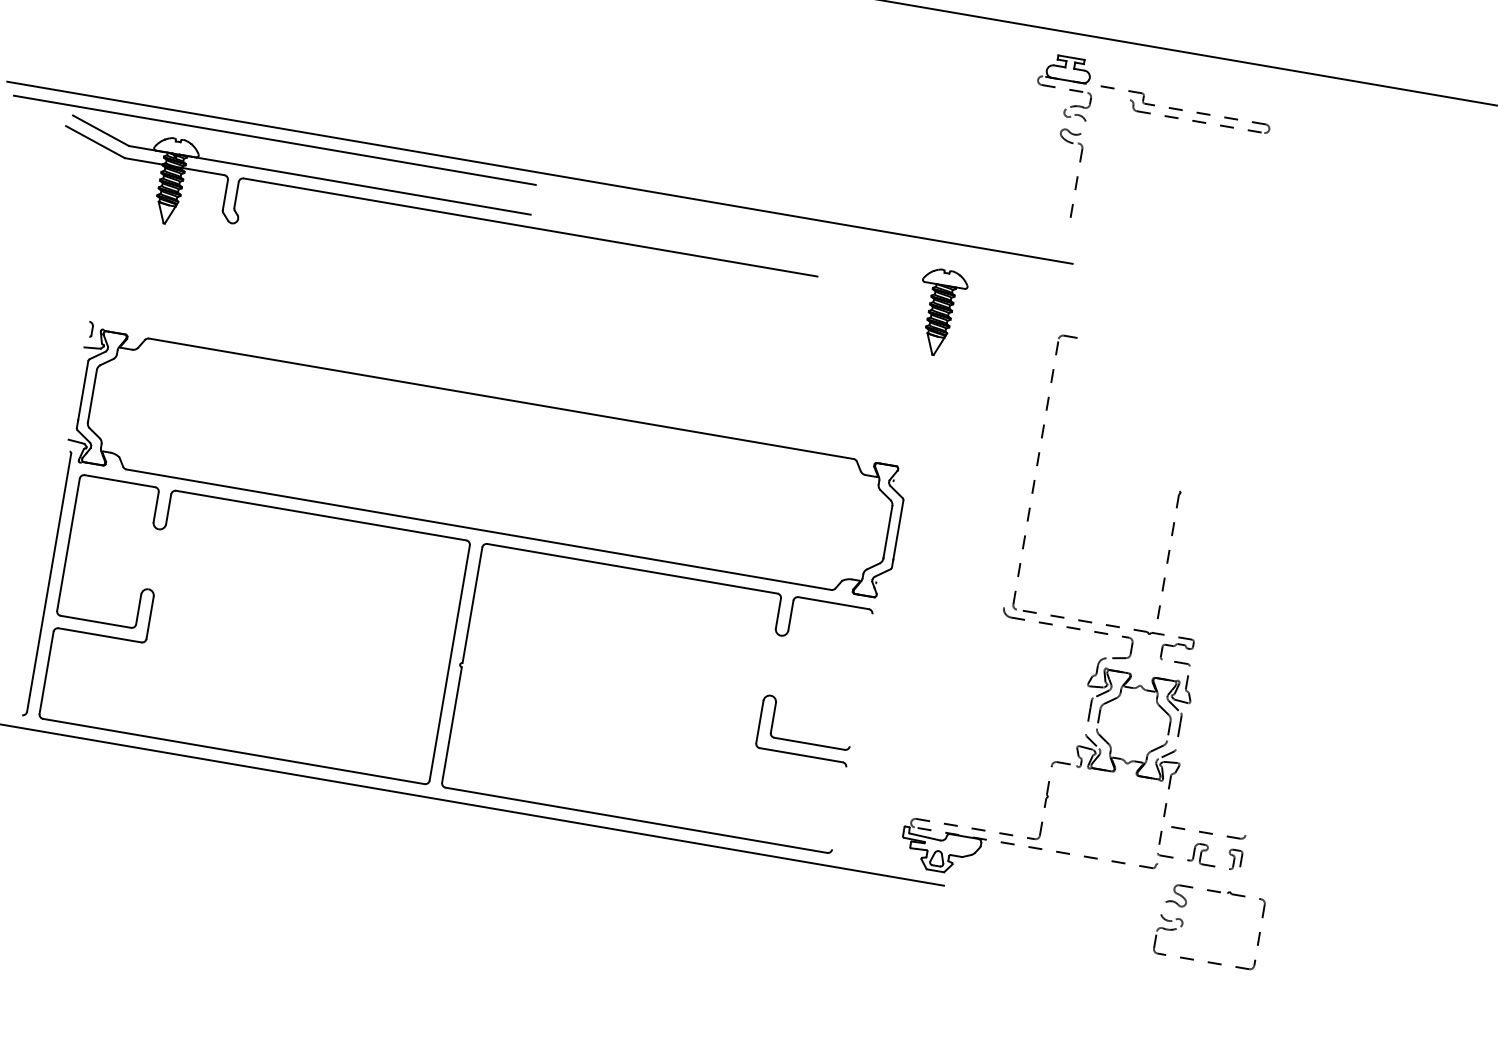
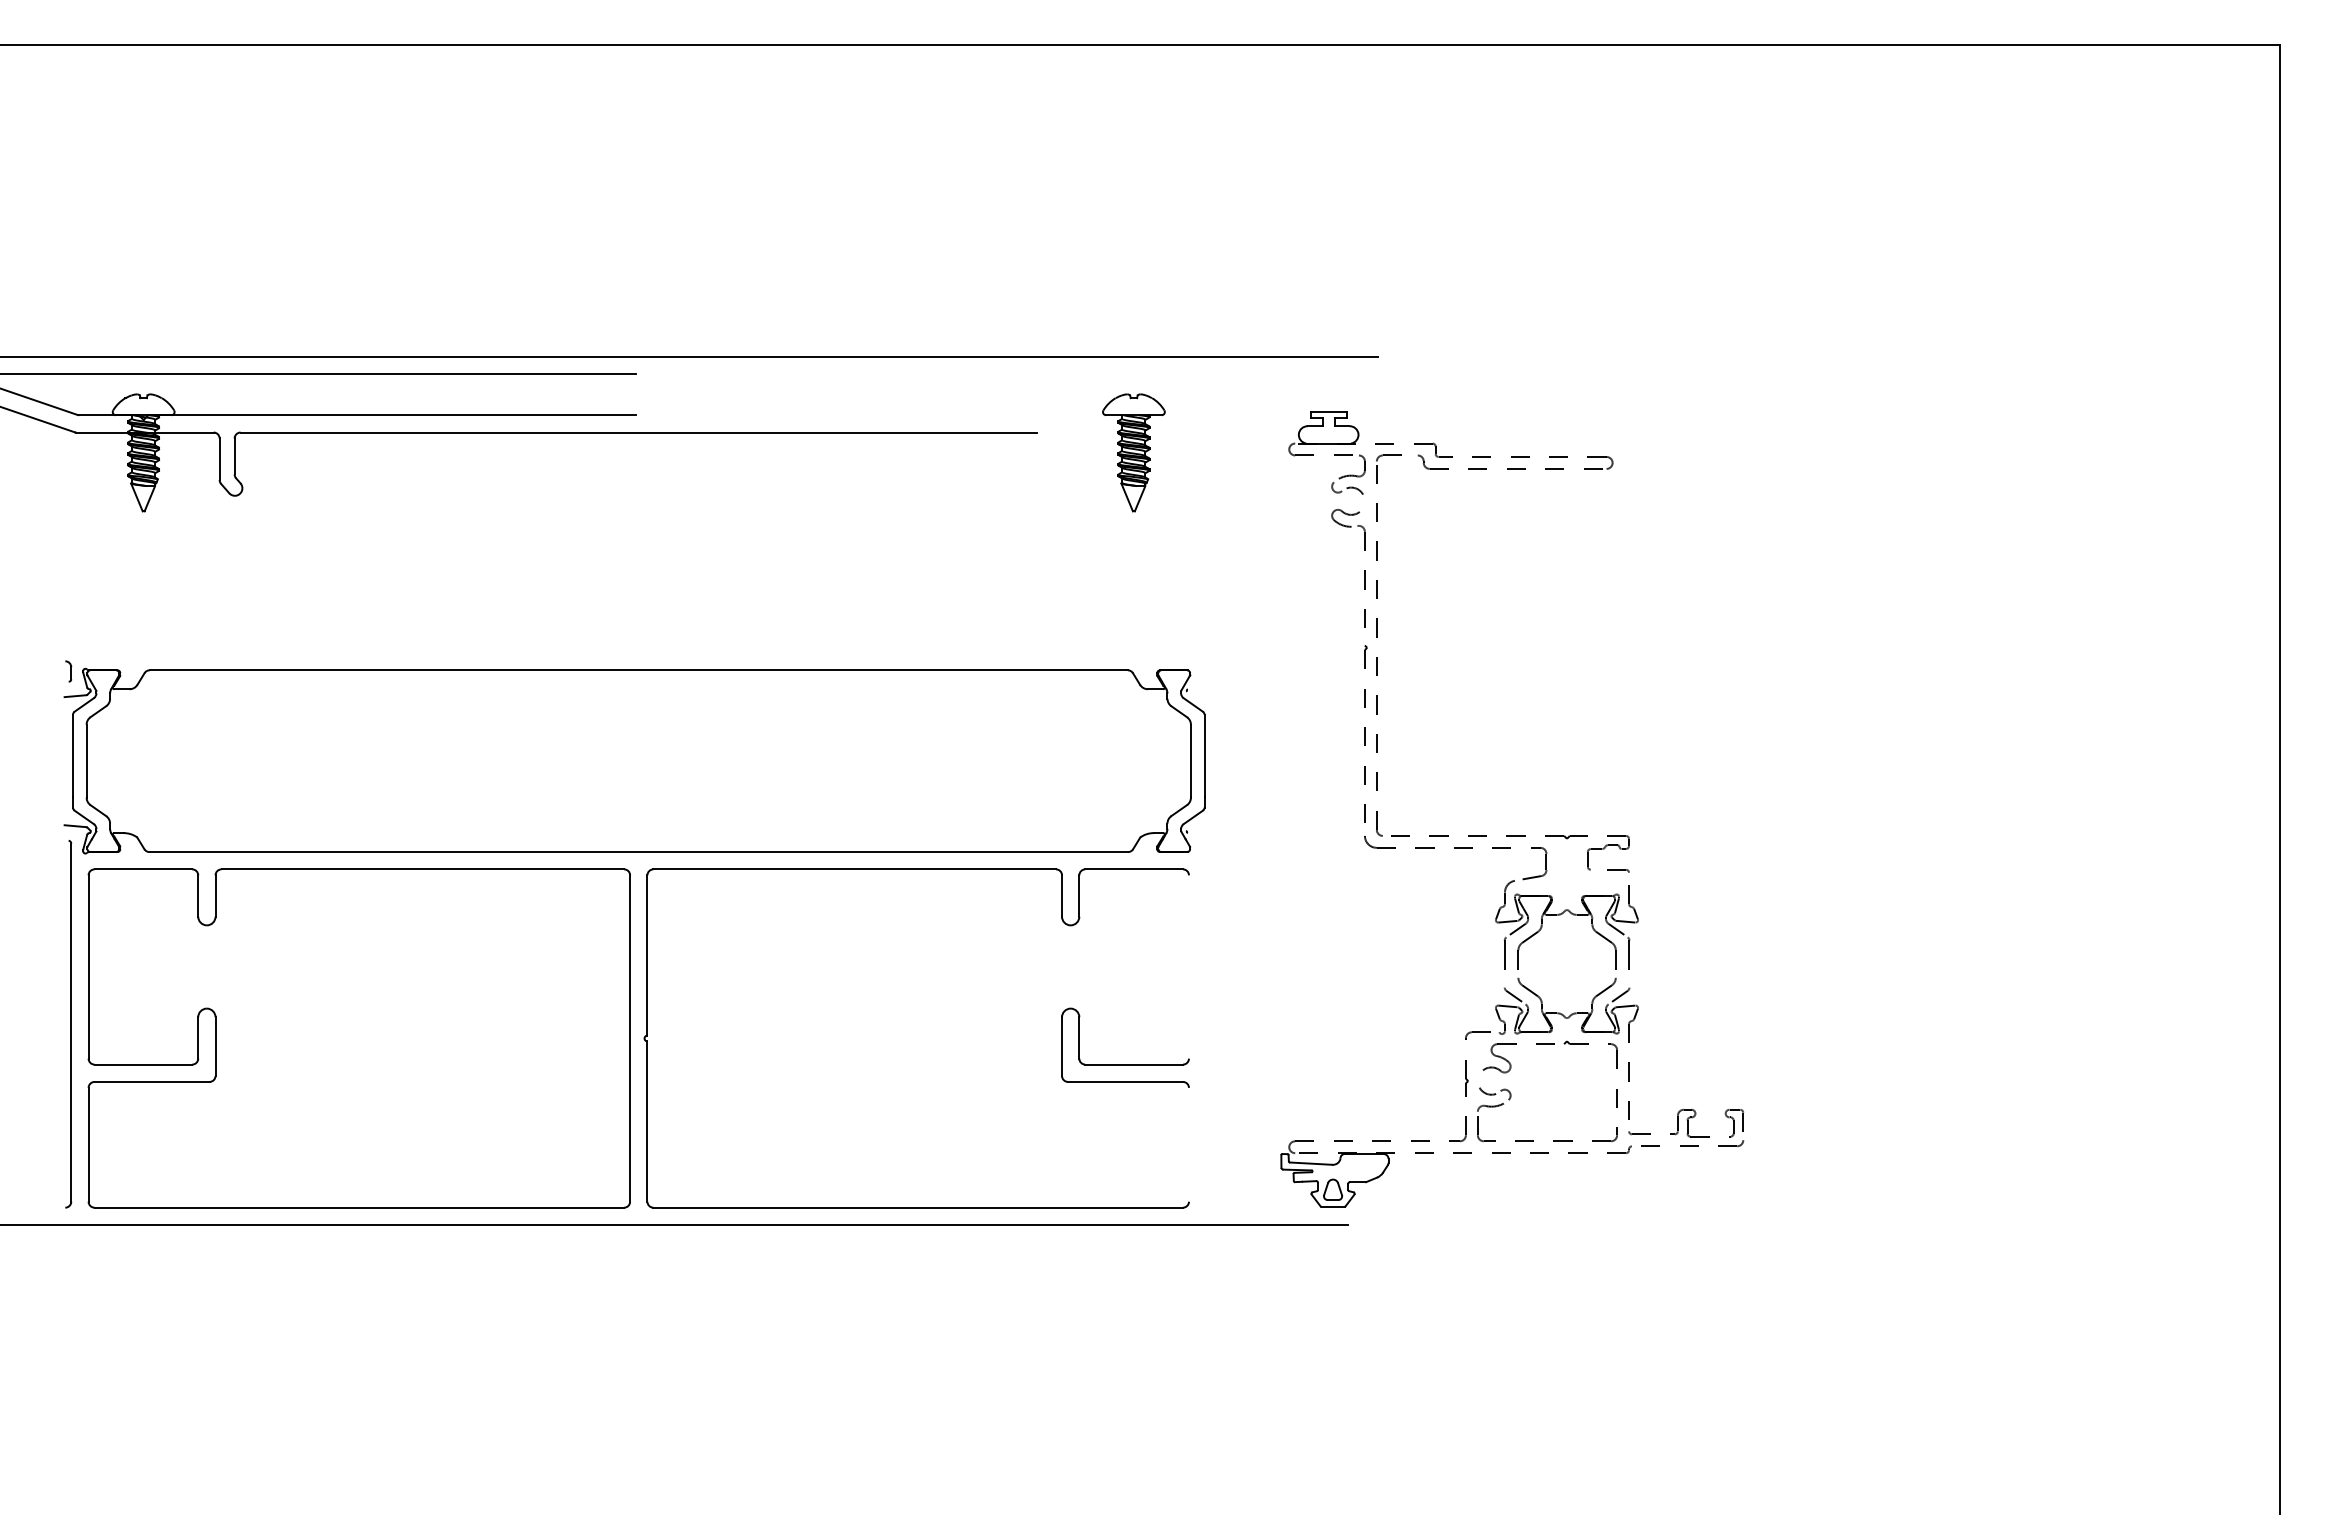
part: (1150, 113) -> (1448, 469), moved
part: (940, 312) -> (1133, 452), moved
part: (1169, 554) -> (1365, 733), moved
part: (1208, 831) -> (1692, 1143), moved
part: (1183, 922) -> (1511, 1093), moved

